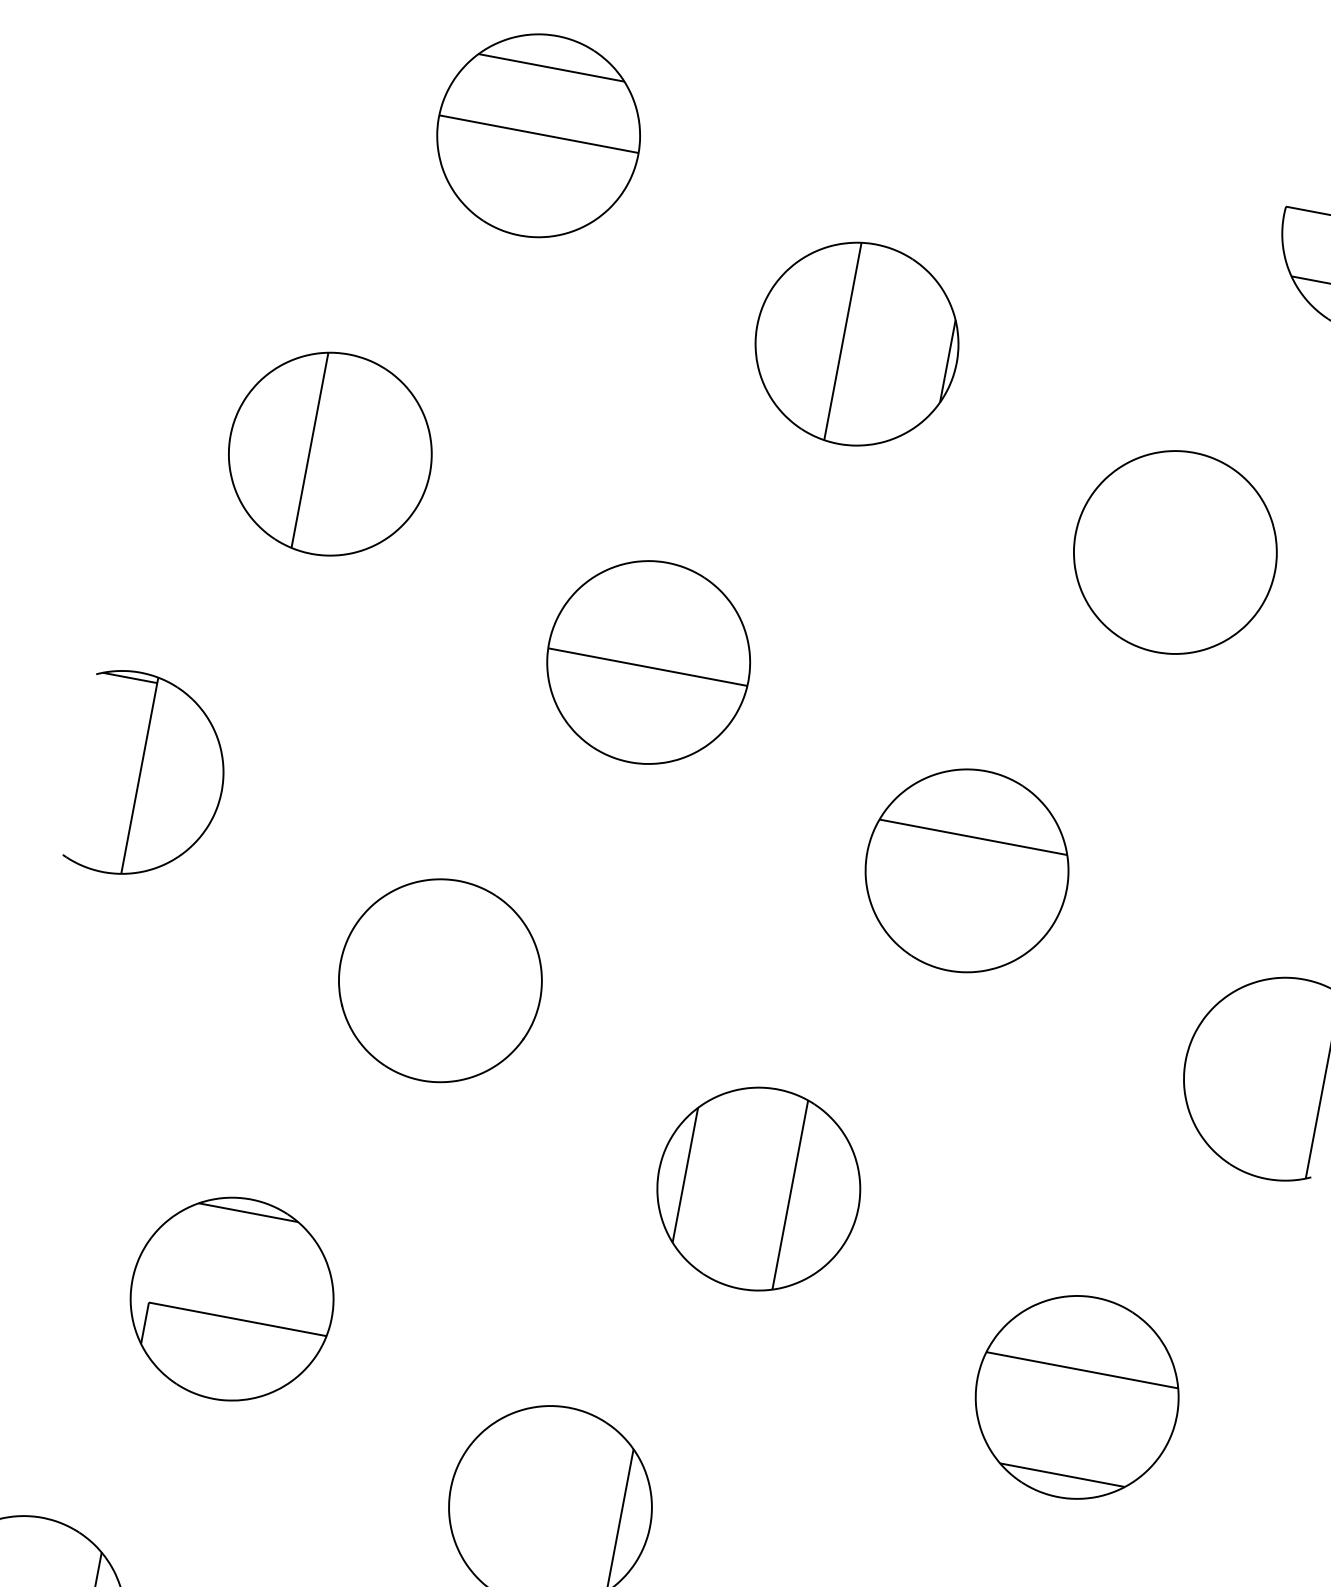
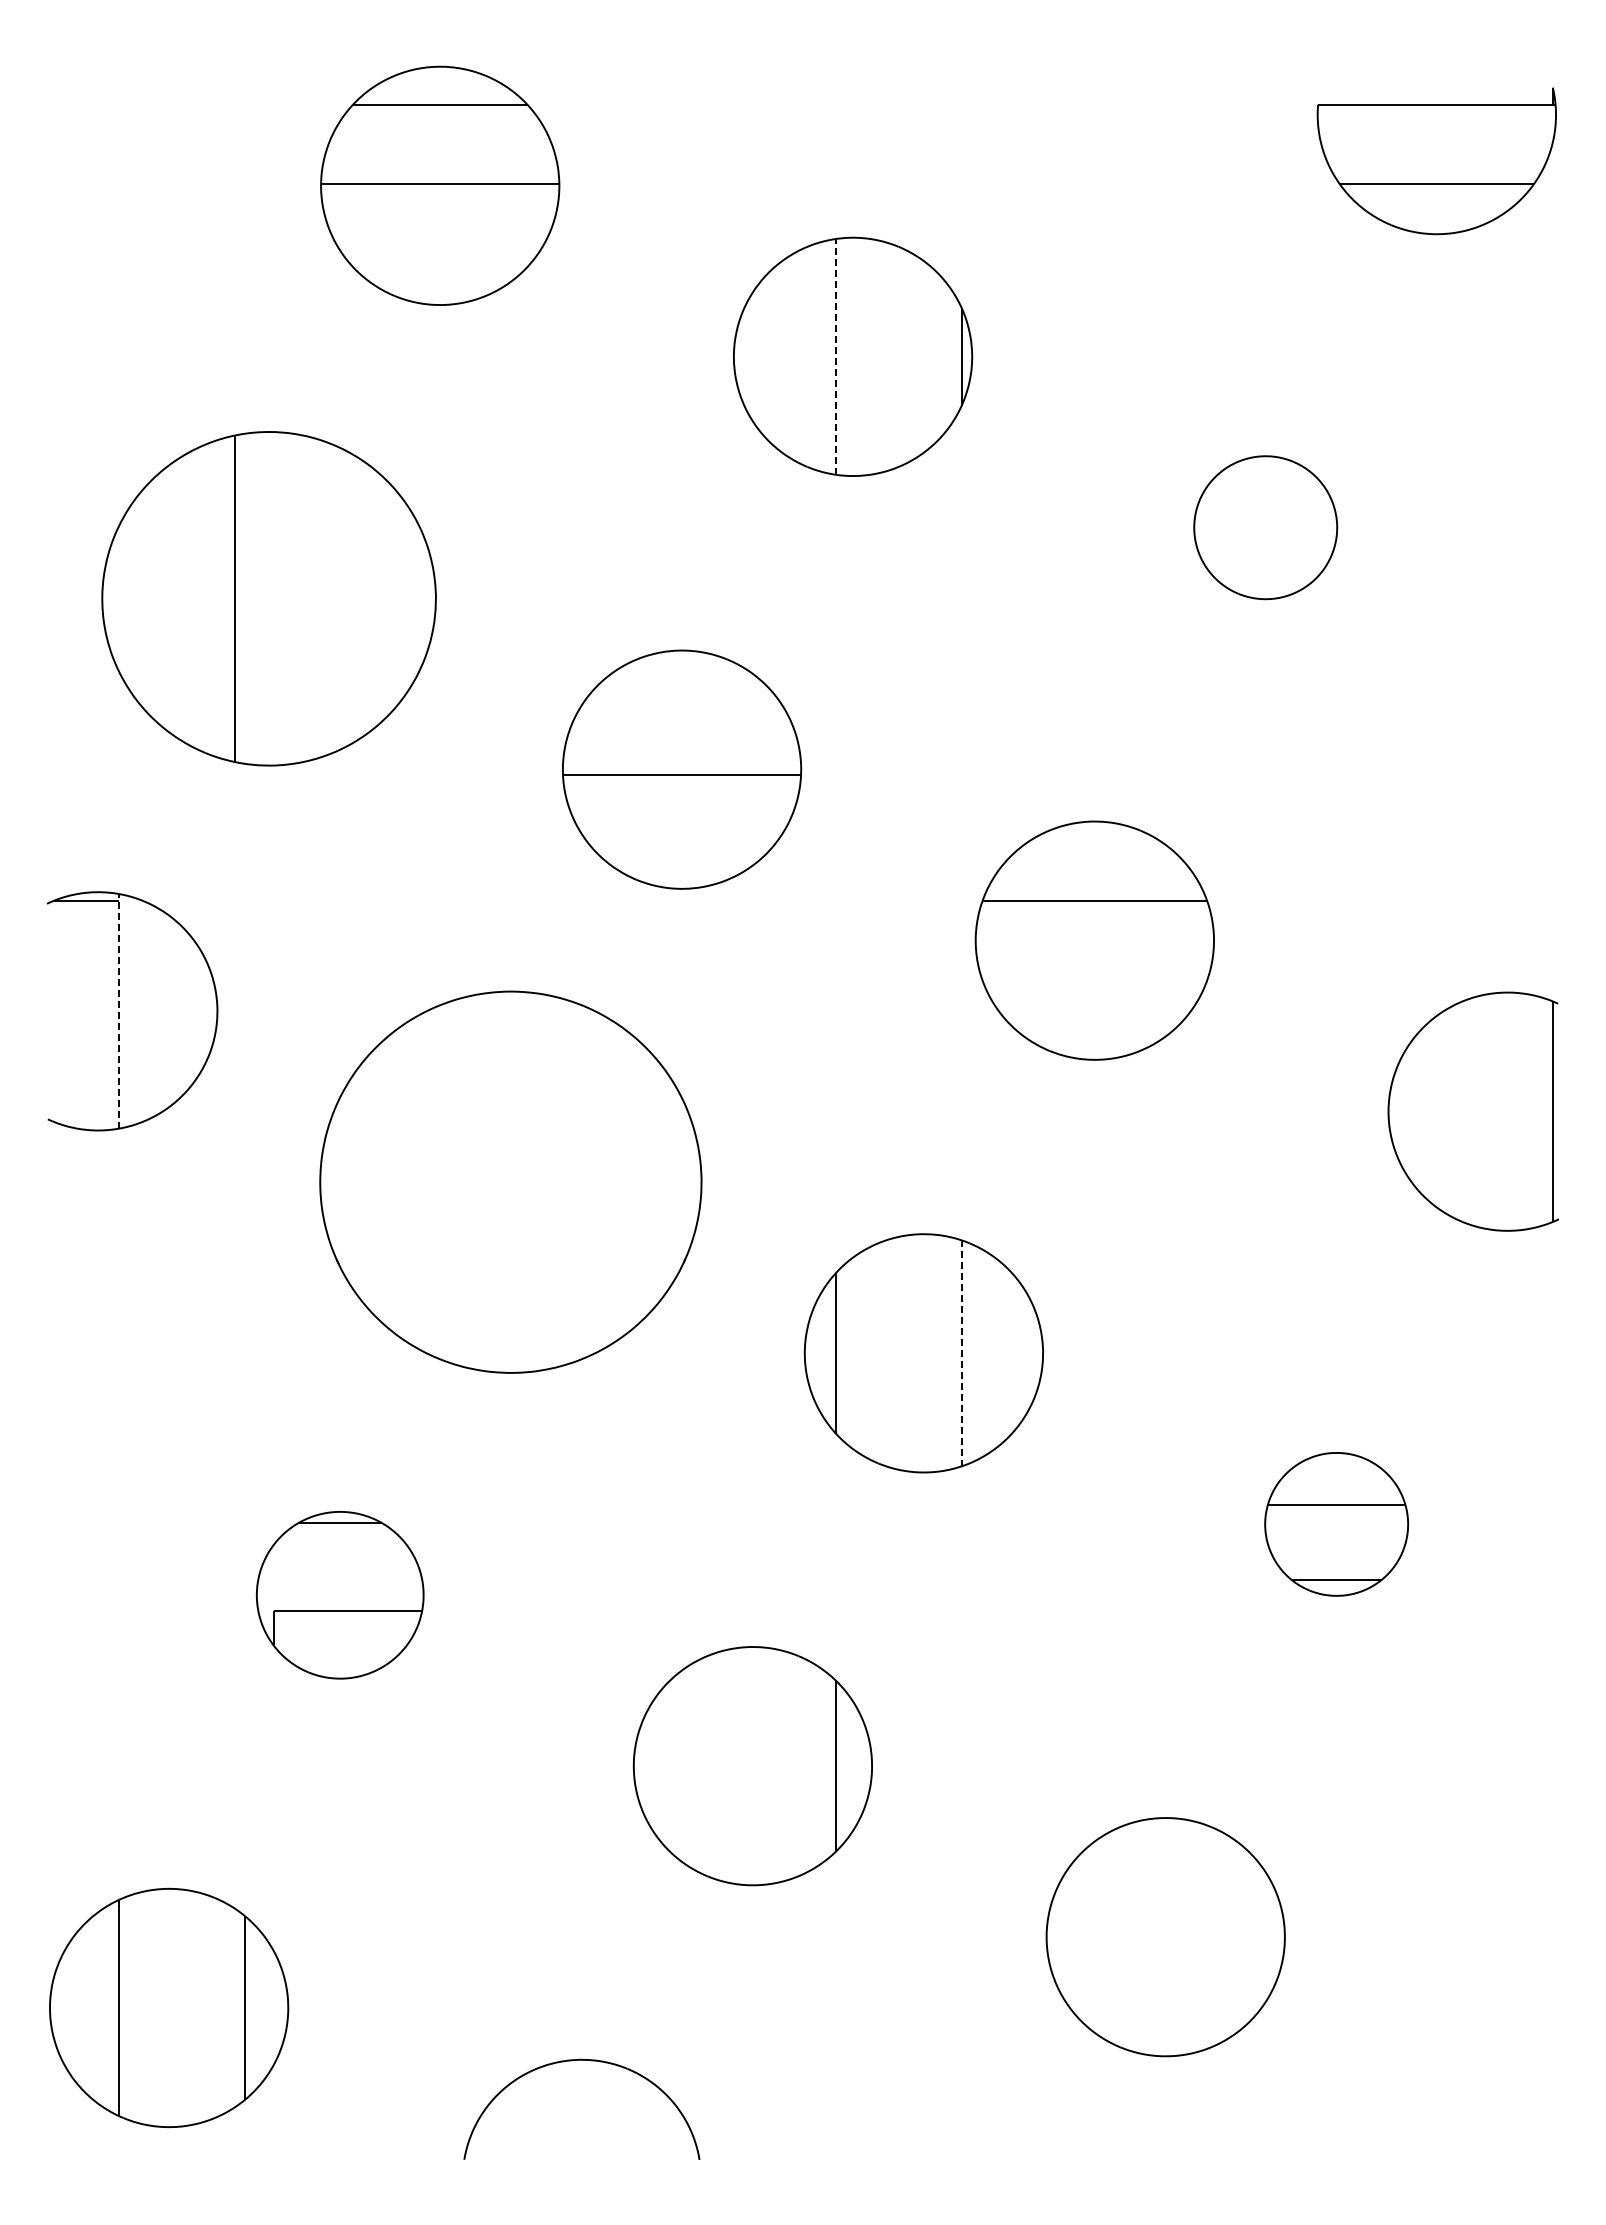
line: (843, 341) -> (836, 356), solid -> dashed
part: (330, 454) -> (269, 598), size x1.4
part: (1175, 552) -> (1265, 527), size x0.6
line: (139, 775) -> (119, 1010), solid -> dashed
part: (440, 980) -> (511, 1182), size x1.6
line: (790, 1195) -> (961, 1353), solid -> dashed
part: (232, 1299) -> (340, 1595), size x0.7
part: (1076, 1397) -> (1336, 1524), size x0.6

